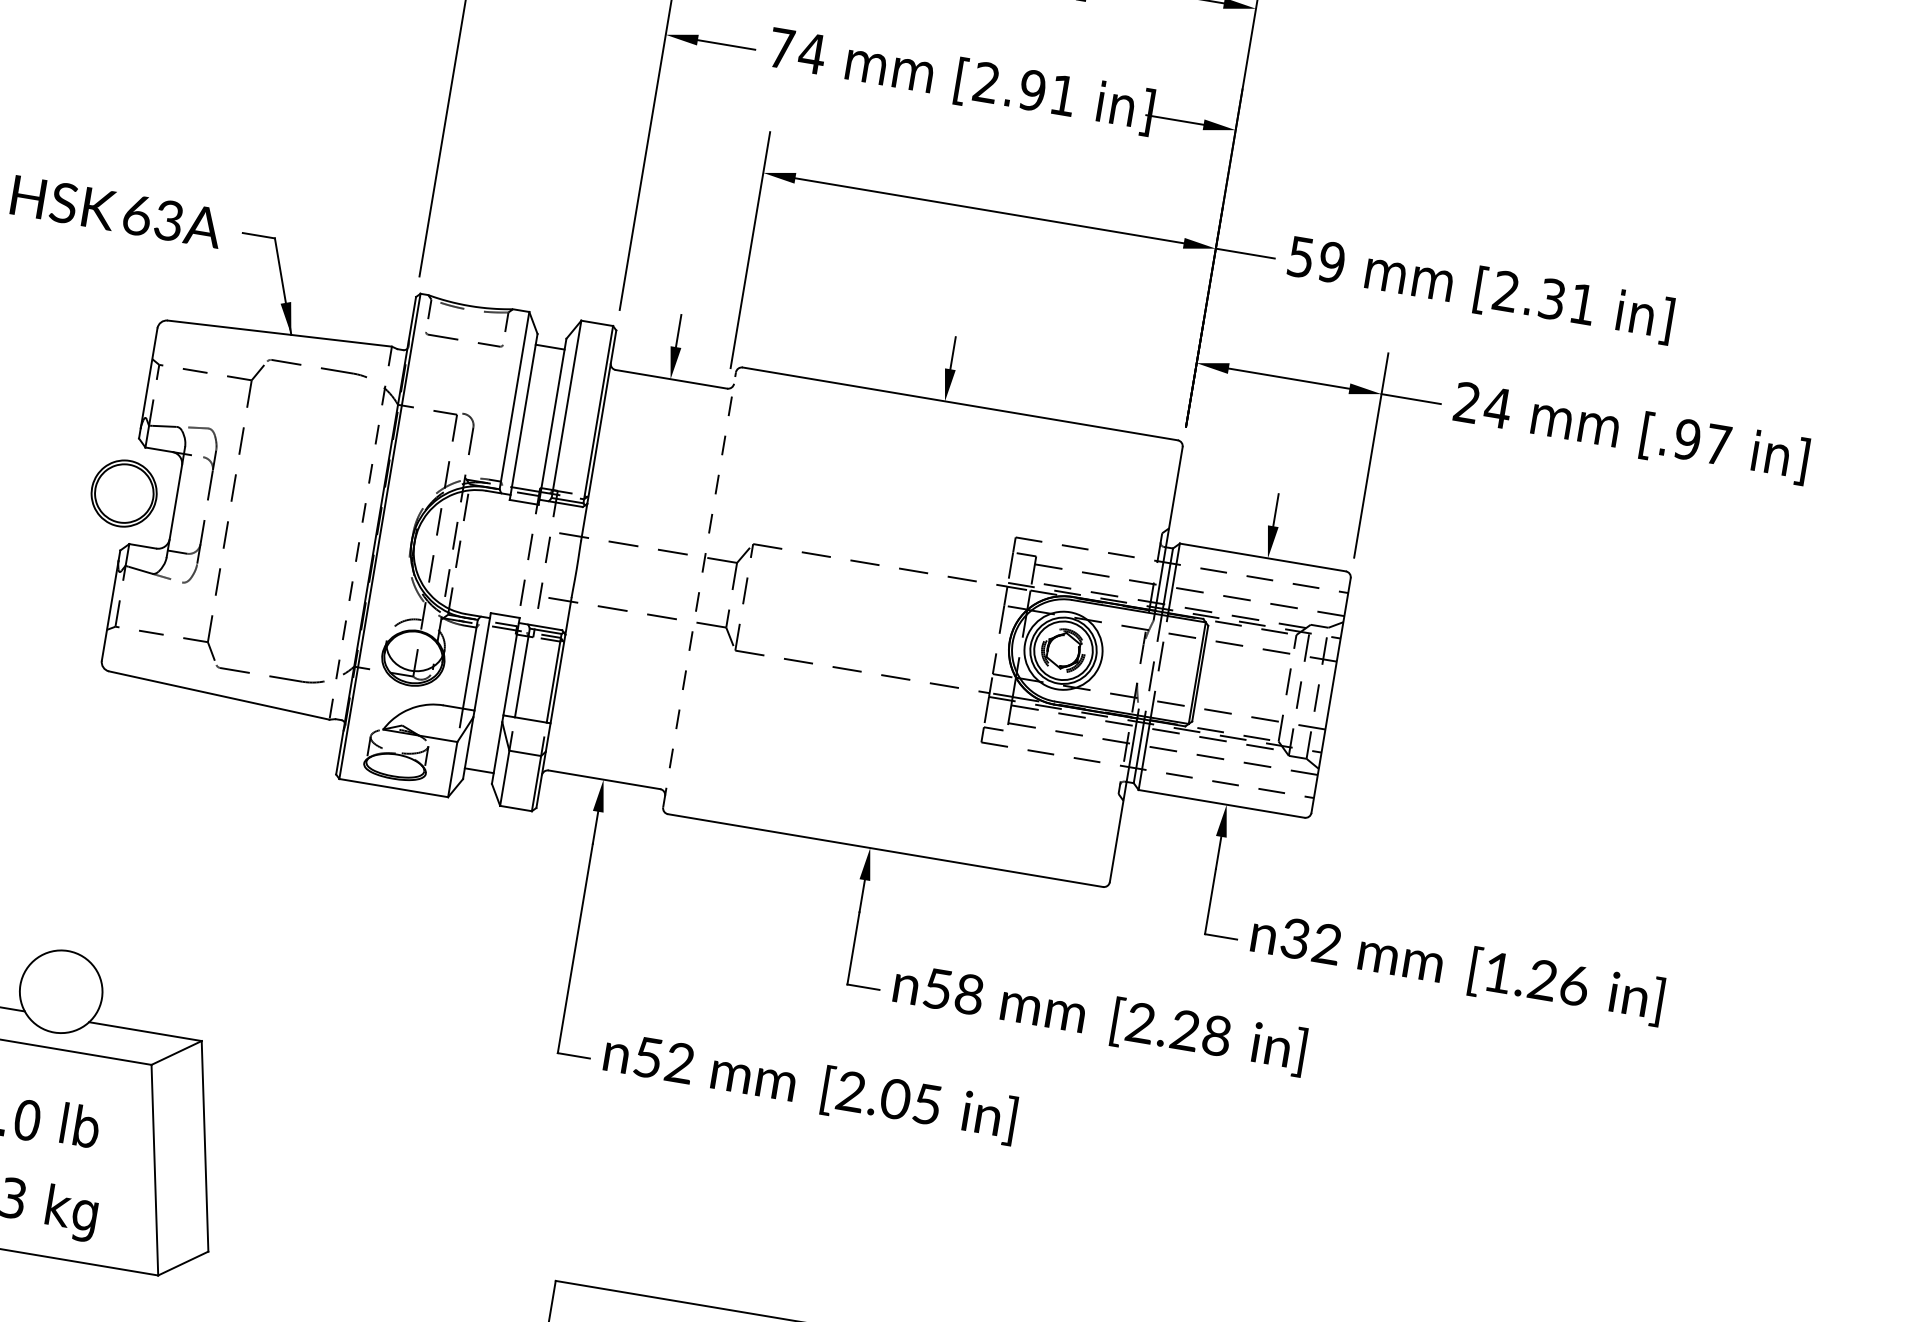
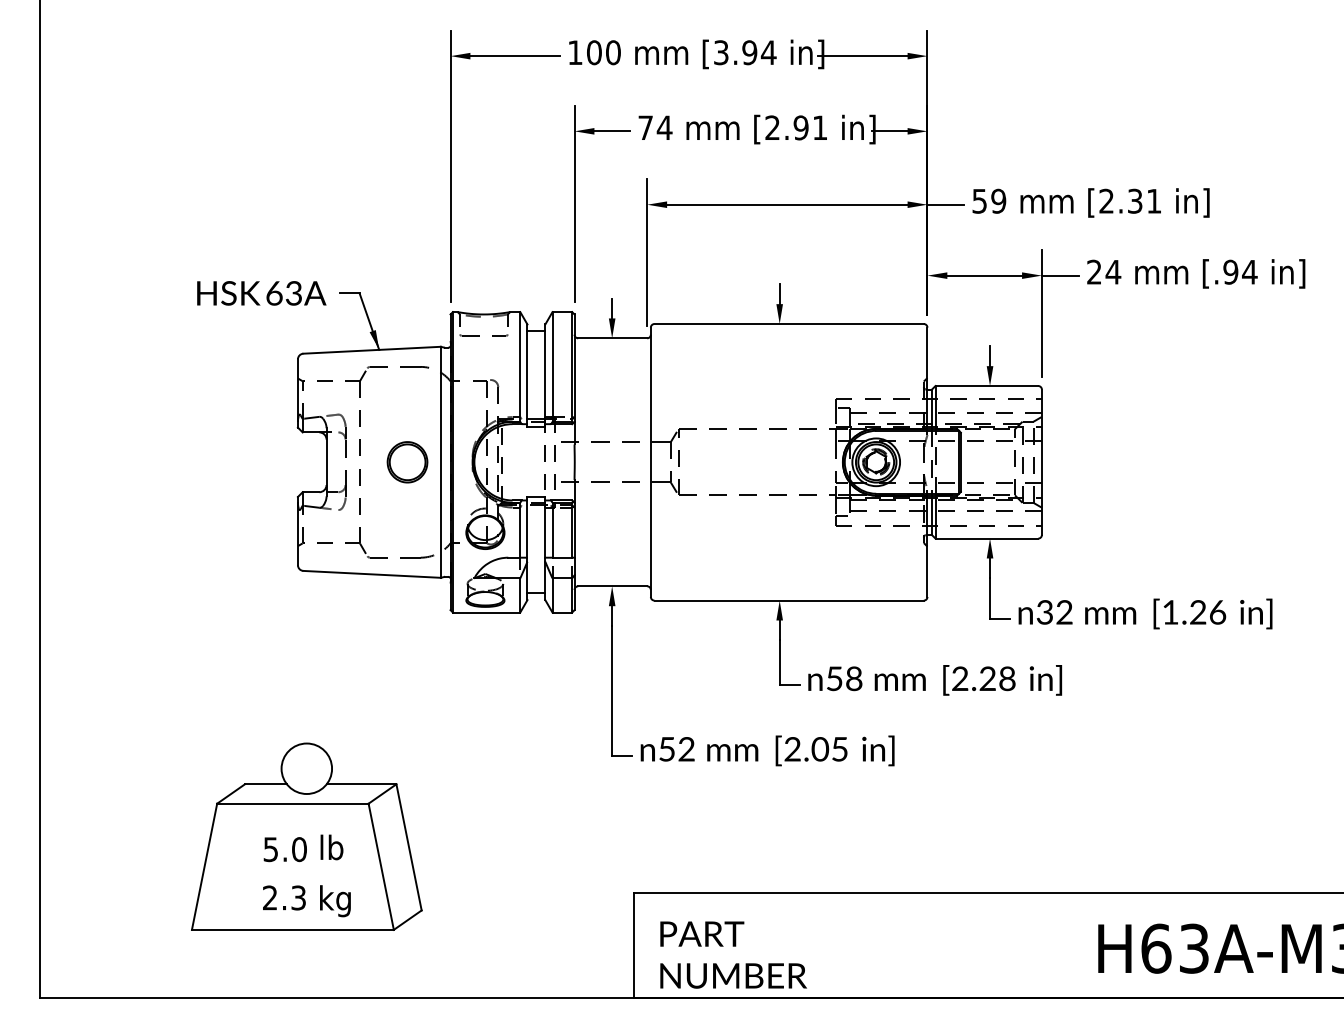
text: (1717, 445) -> (1249, 272), [.97 -> [.94
part: (124, 493) -> (407, 462), moved
line: (361, 533) -> (441, 462), dashed -> solid
line: (698, 590) -> (650, 462), dashed -> solid

